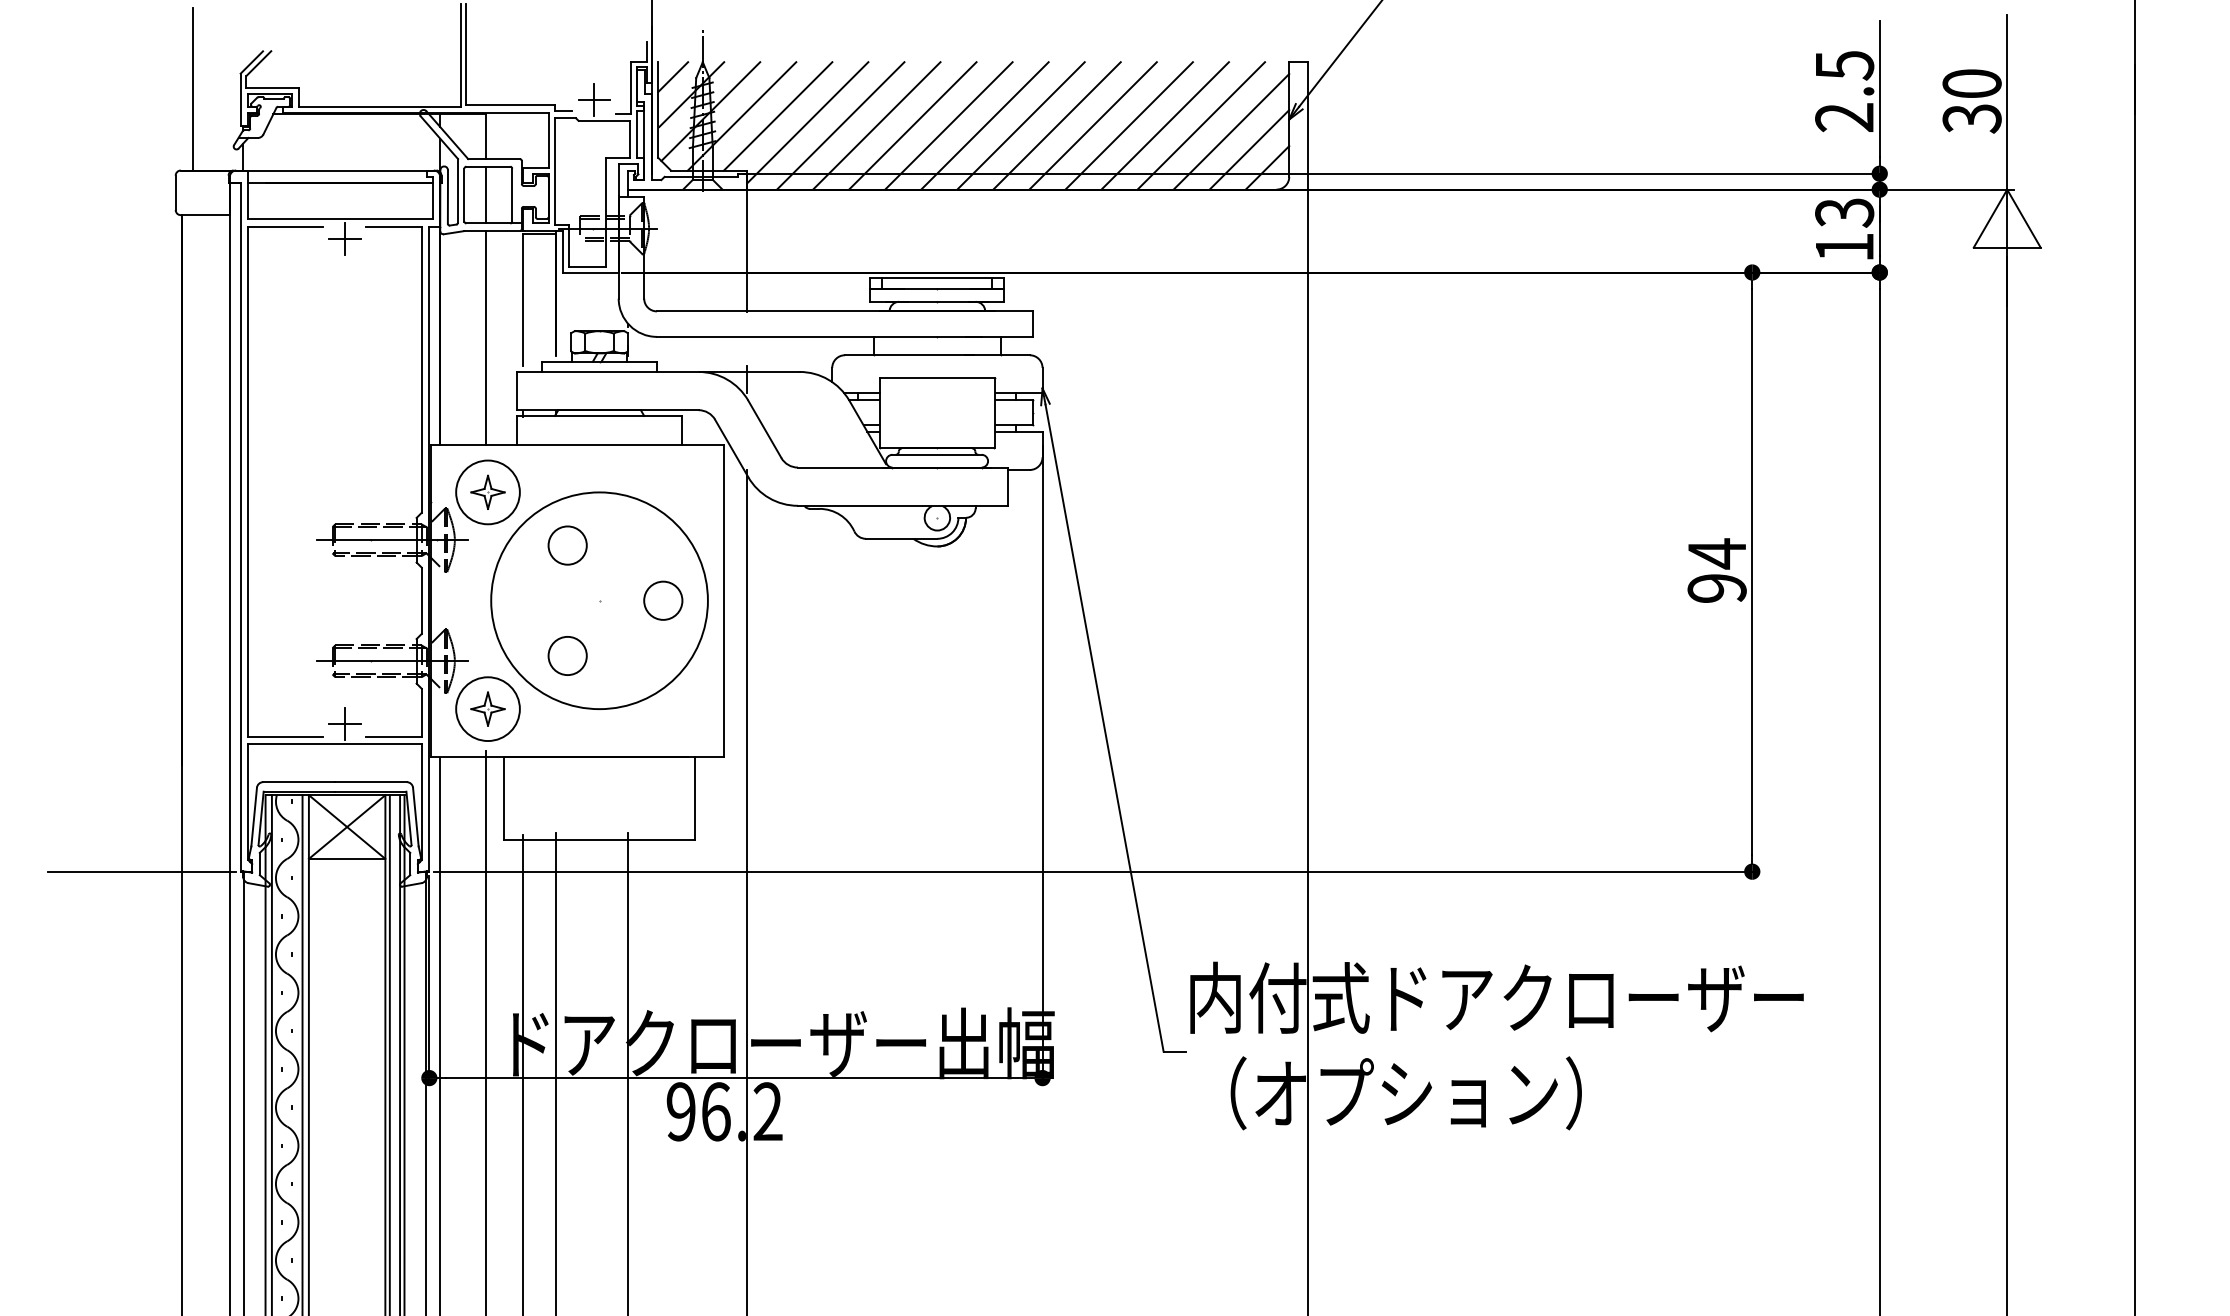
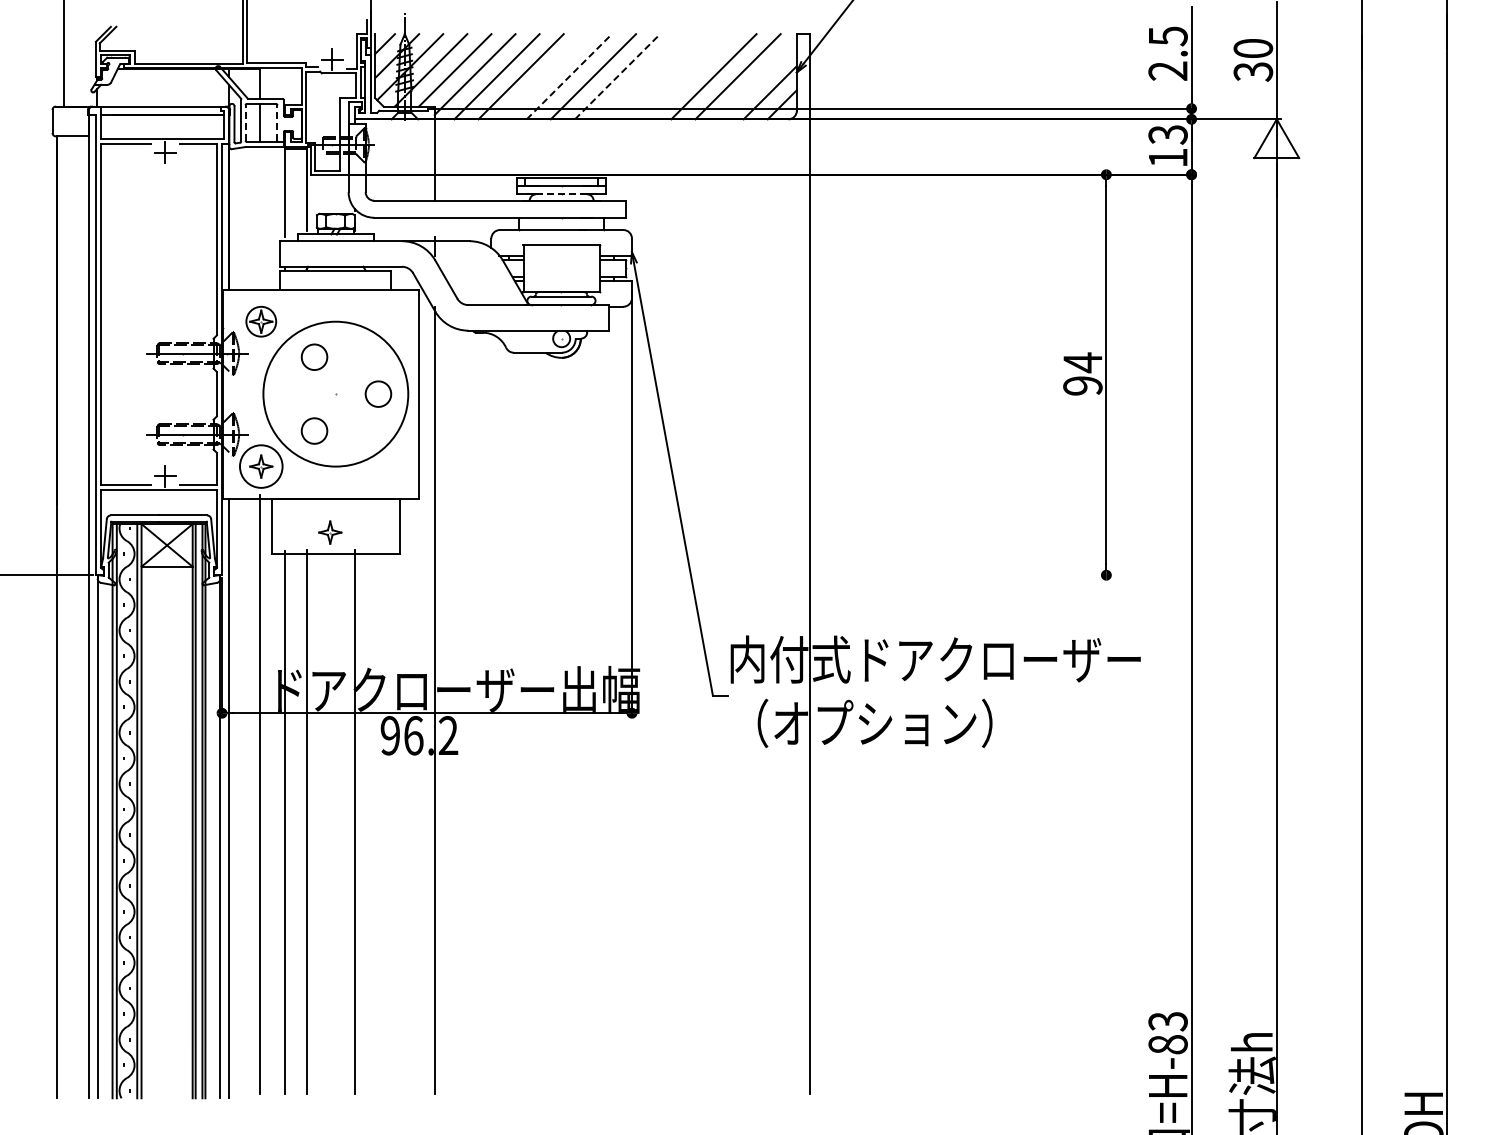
line: (911, 125) -> (544, 76), removed
line: (949, 125) -> (569, 76), solid -> dashed
line: (1020, 125) -> (617, 76), solid -> dashed
line: (1056, 125) -> (641, 76), removed
line: (1092, 125) -> (665, 76), removed
line: (1128, 125) -> (689, 76), removed
line: (1230, 131) -> (757, 80), removed
line: (464, 194) -> (245, 122), solid -> dashed
line: (512, 194) -> (277, 122), solid -> dashed
line: (937, 302) -> (561, 194), solid -> dashed
line: (485, 337) -> (259, 218), removed
circle: (486, 492) -> (260, 321), size x0.7
part: (591, 807) -> (330, 532), added
line: (1095, 872) -> (667, 575), removed

